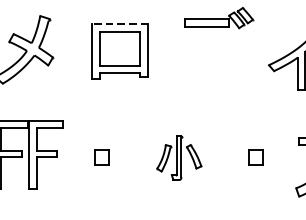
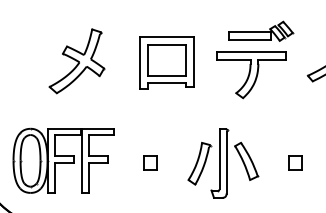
line: (120, 24) -> (167, 37), dashed -> solid
part: (209, 64) -> (251, 75), added
part: (179, 158) -> (223, 163), size x1.67

